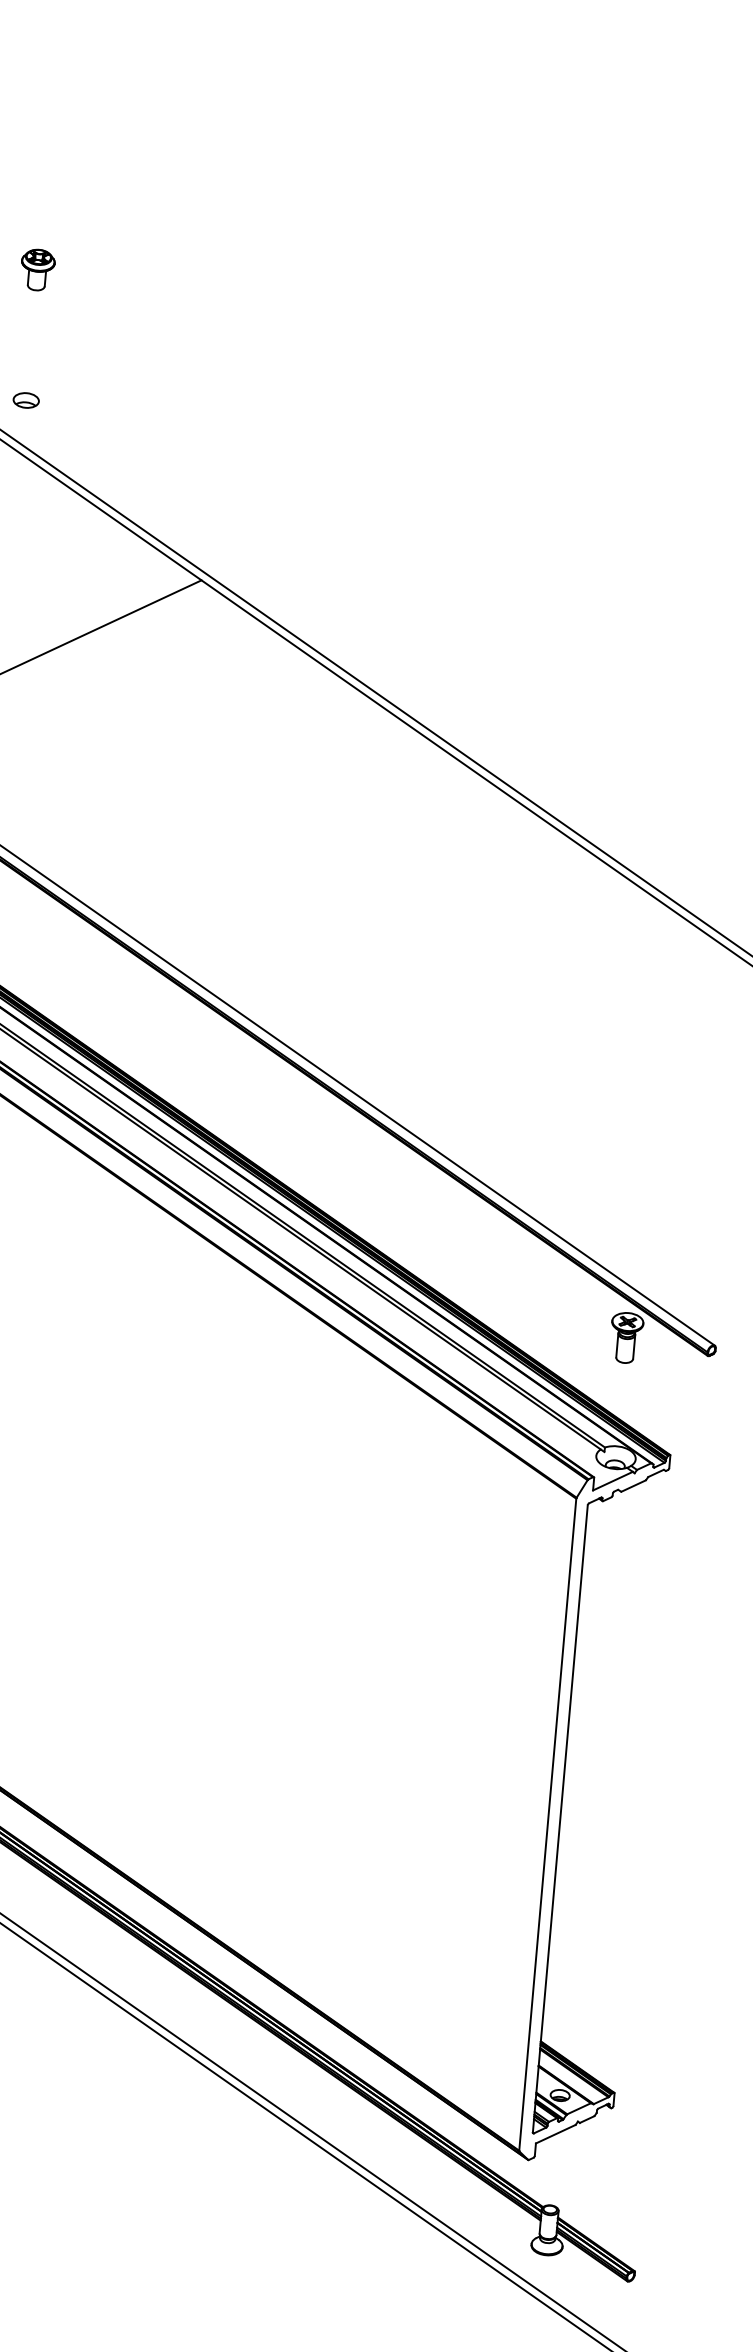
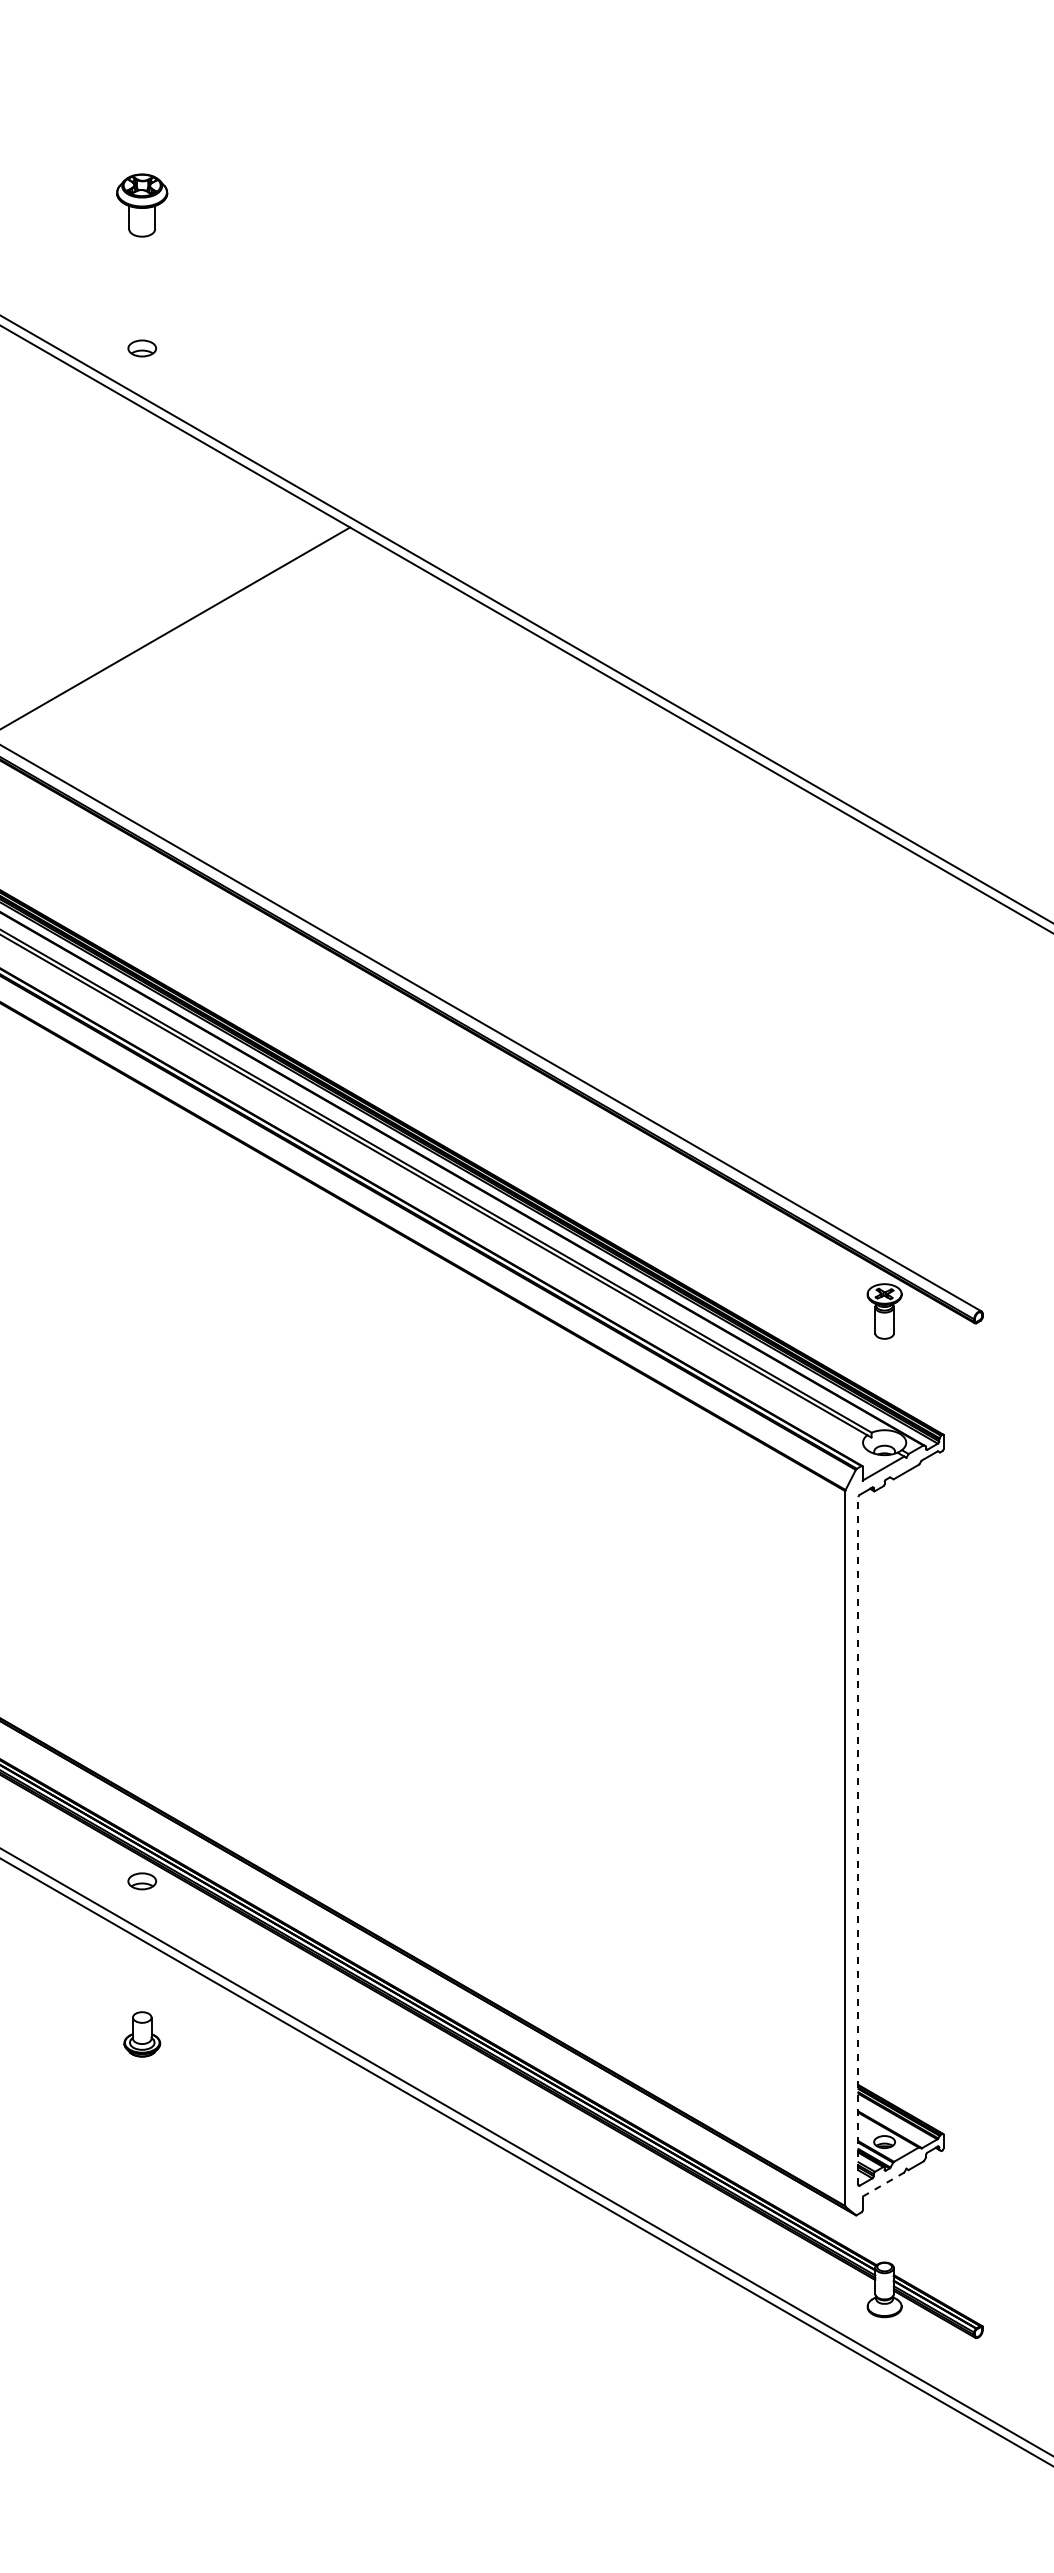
part: (37, 270) -> (142, 205), size x1.4
line: (560, 1819) -> (858, 1841), solid -> dashed
line: (555, 2134) -> (883, 2184), solid -> dashed

